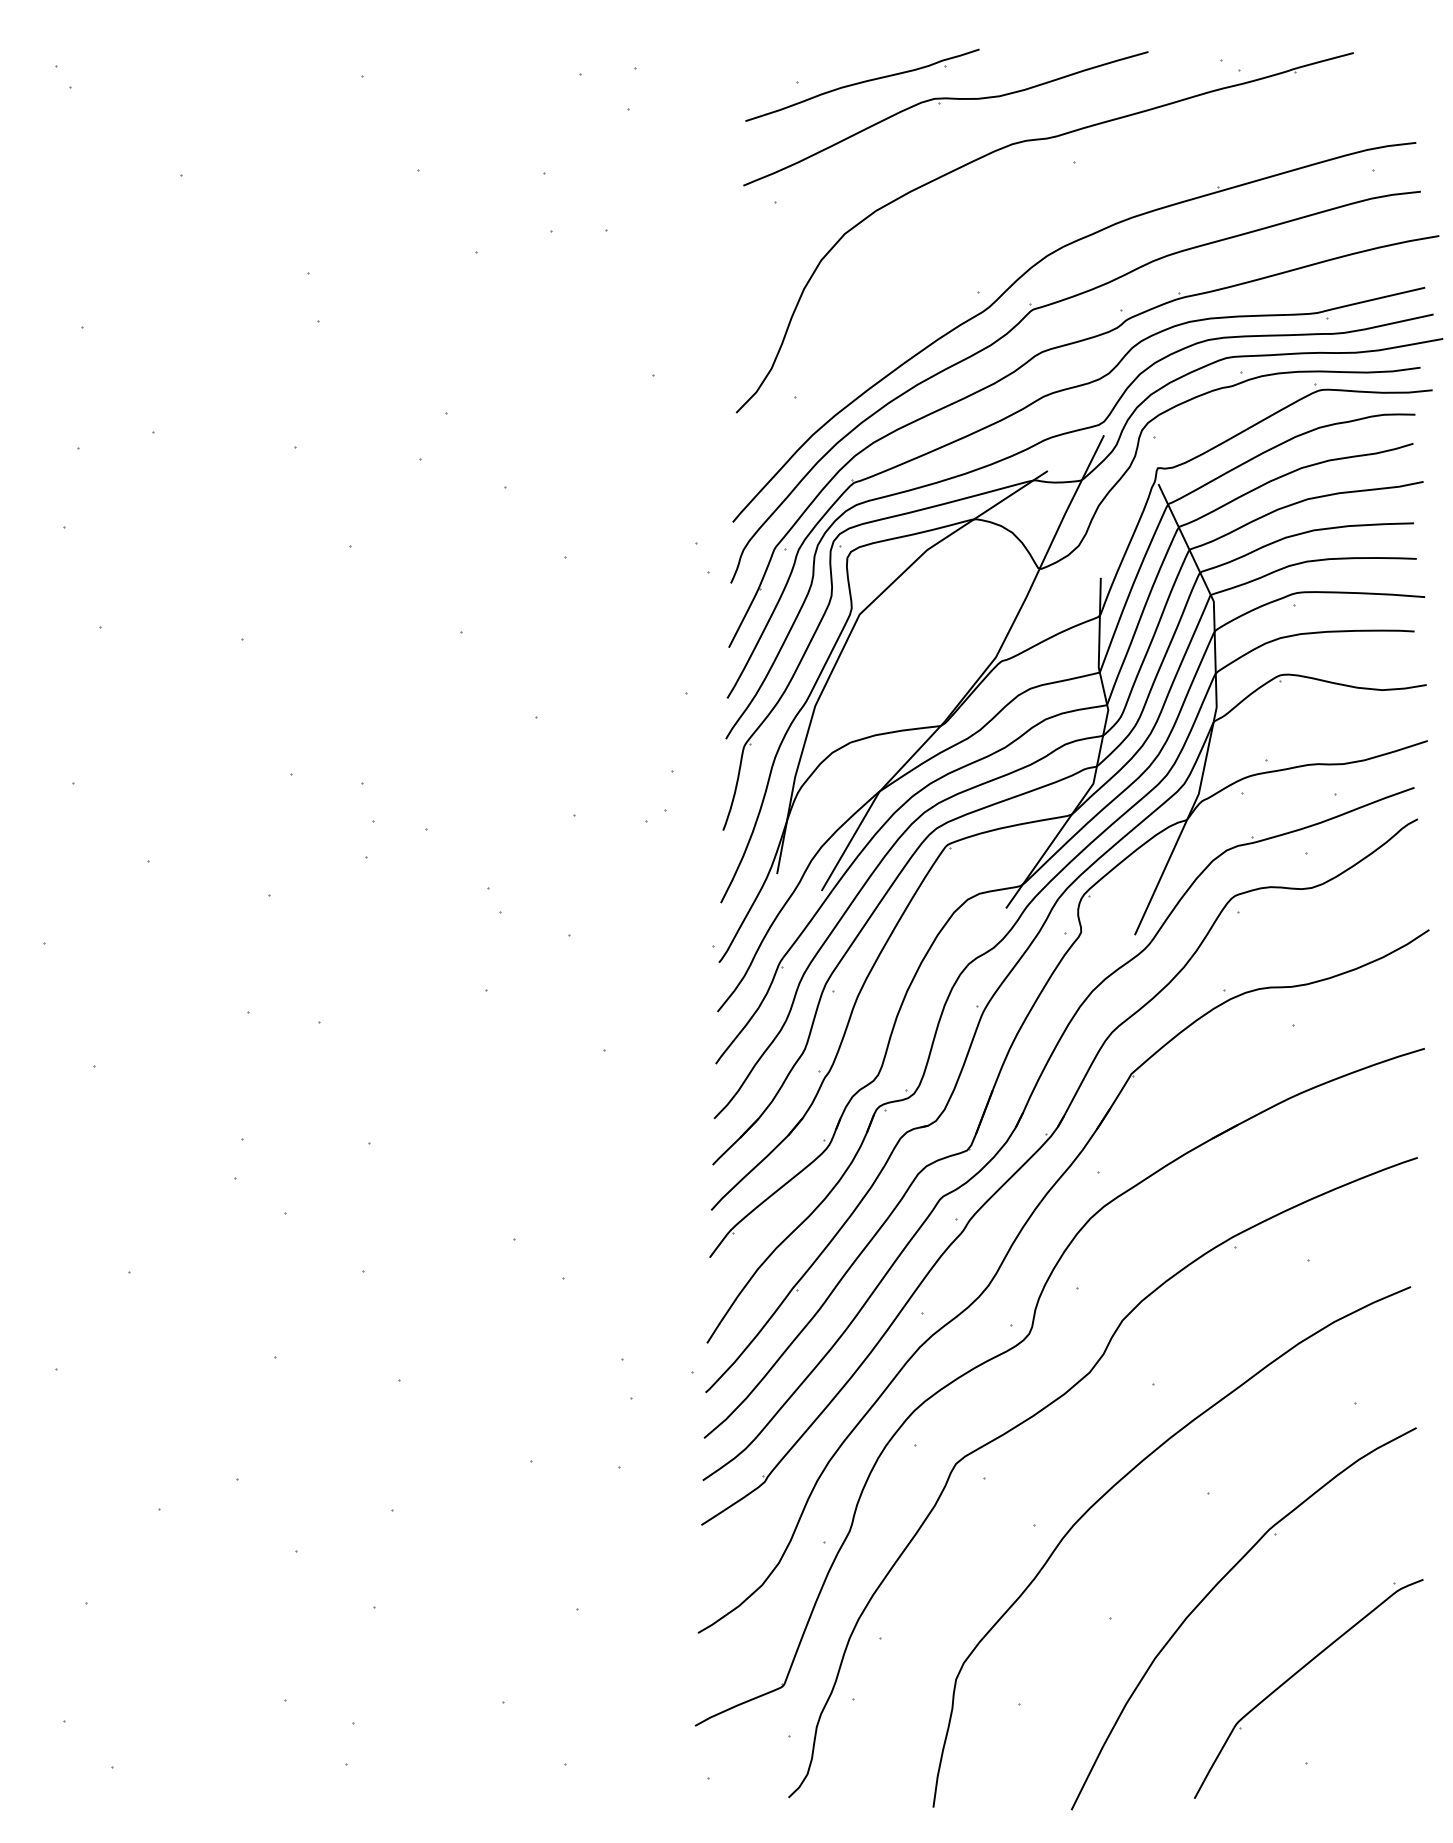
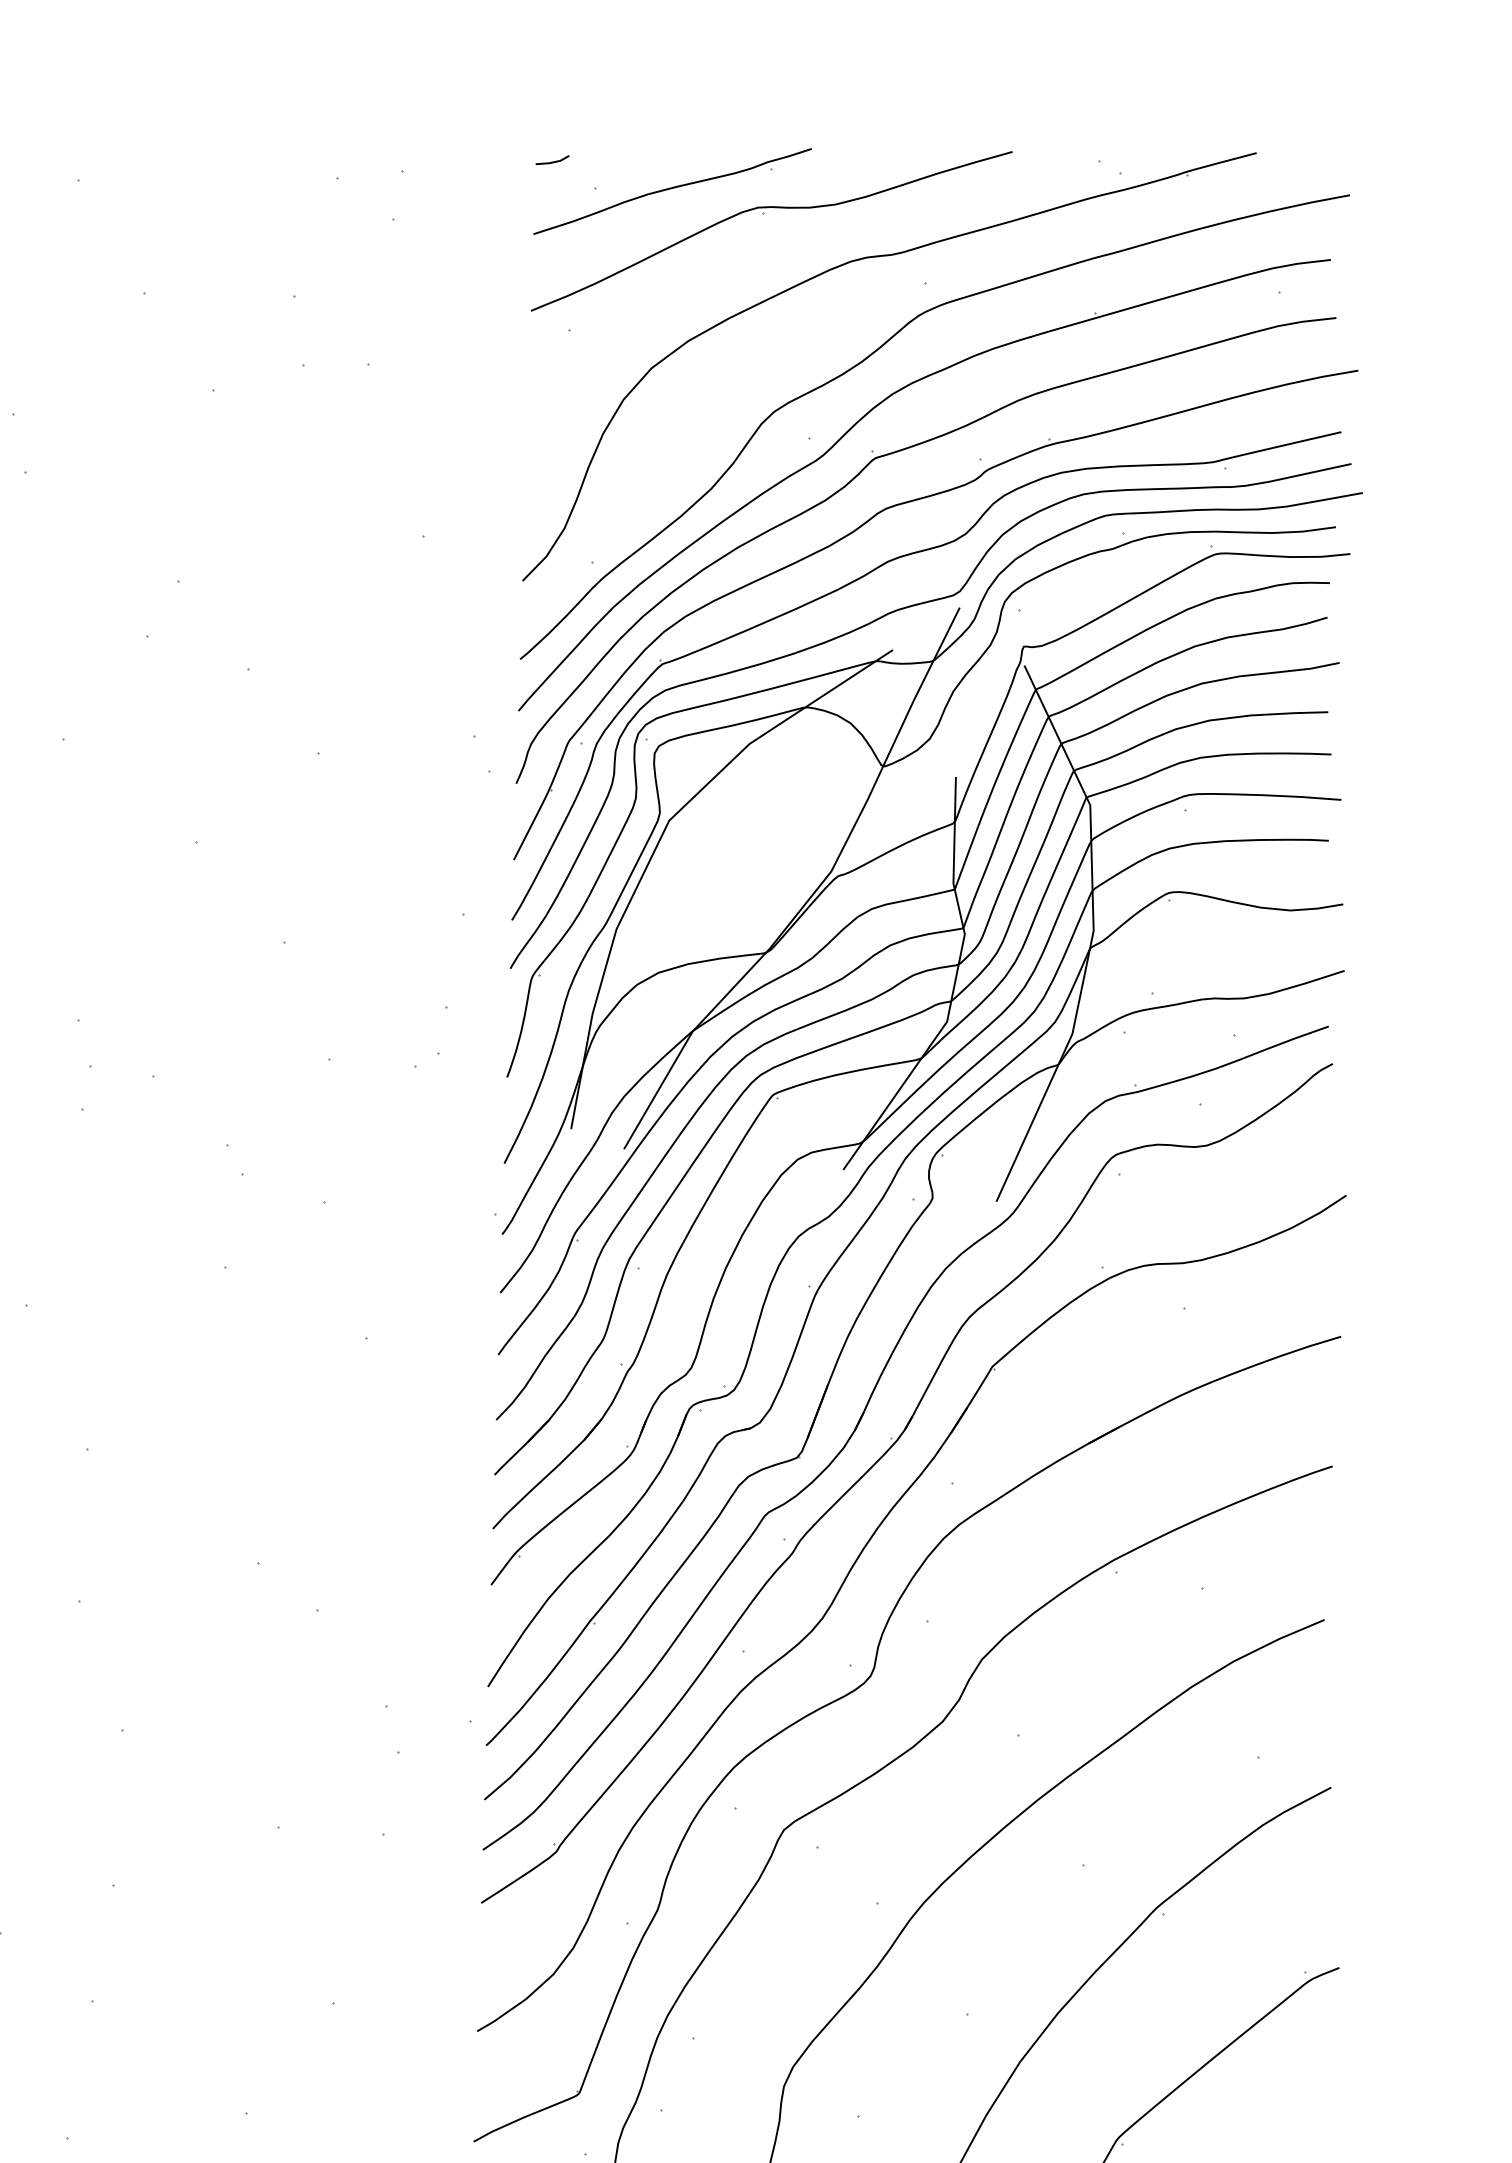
line: (762, 59) -> (553, 160), added
curve: (1035, 219) -> (878, 351), added

